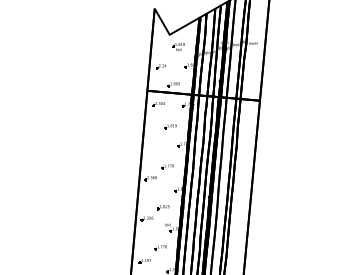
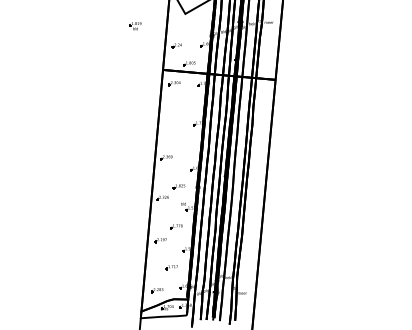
part: (178, 47) -> (135, 26), moved
part: (170, 126) -> (186, 105), removed
part: (167, 166) -> (183, 145), removed

